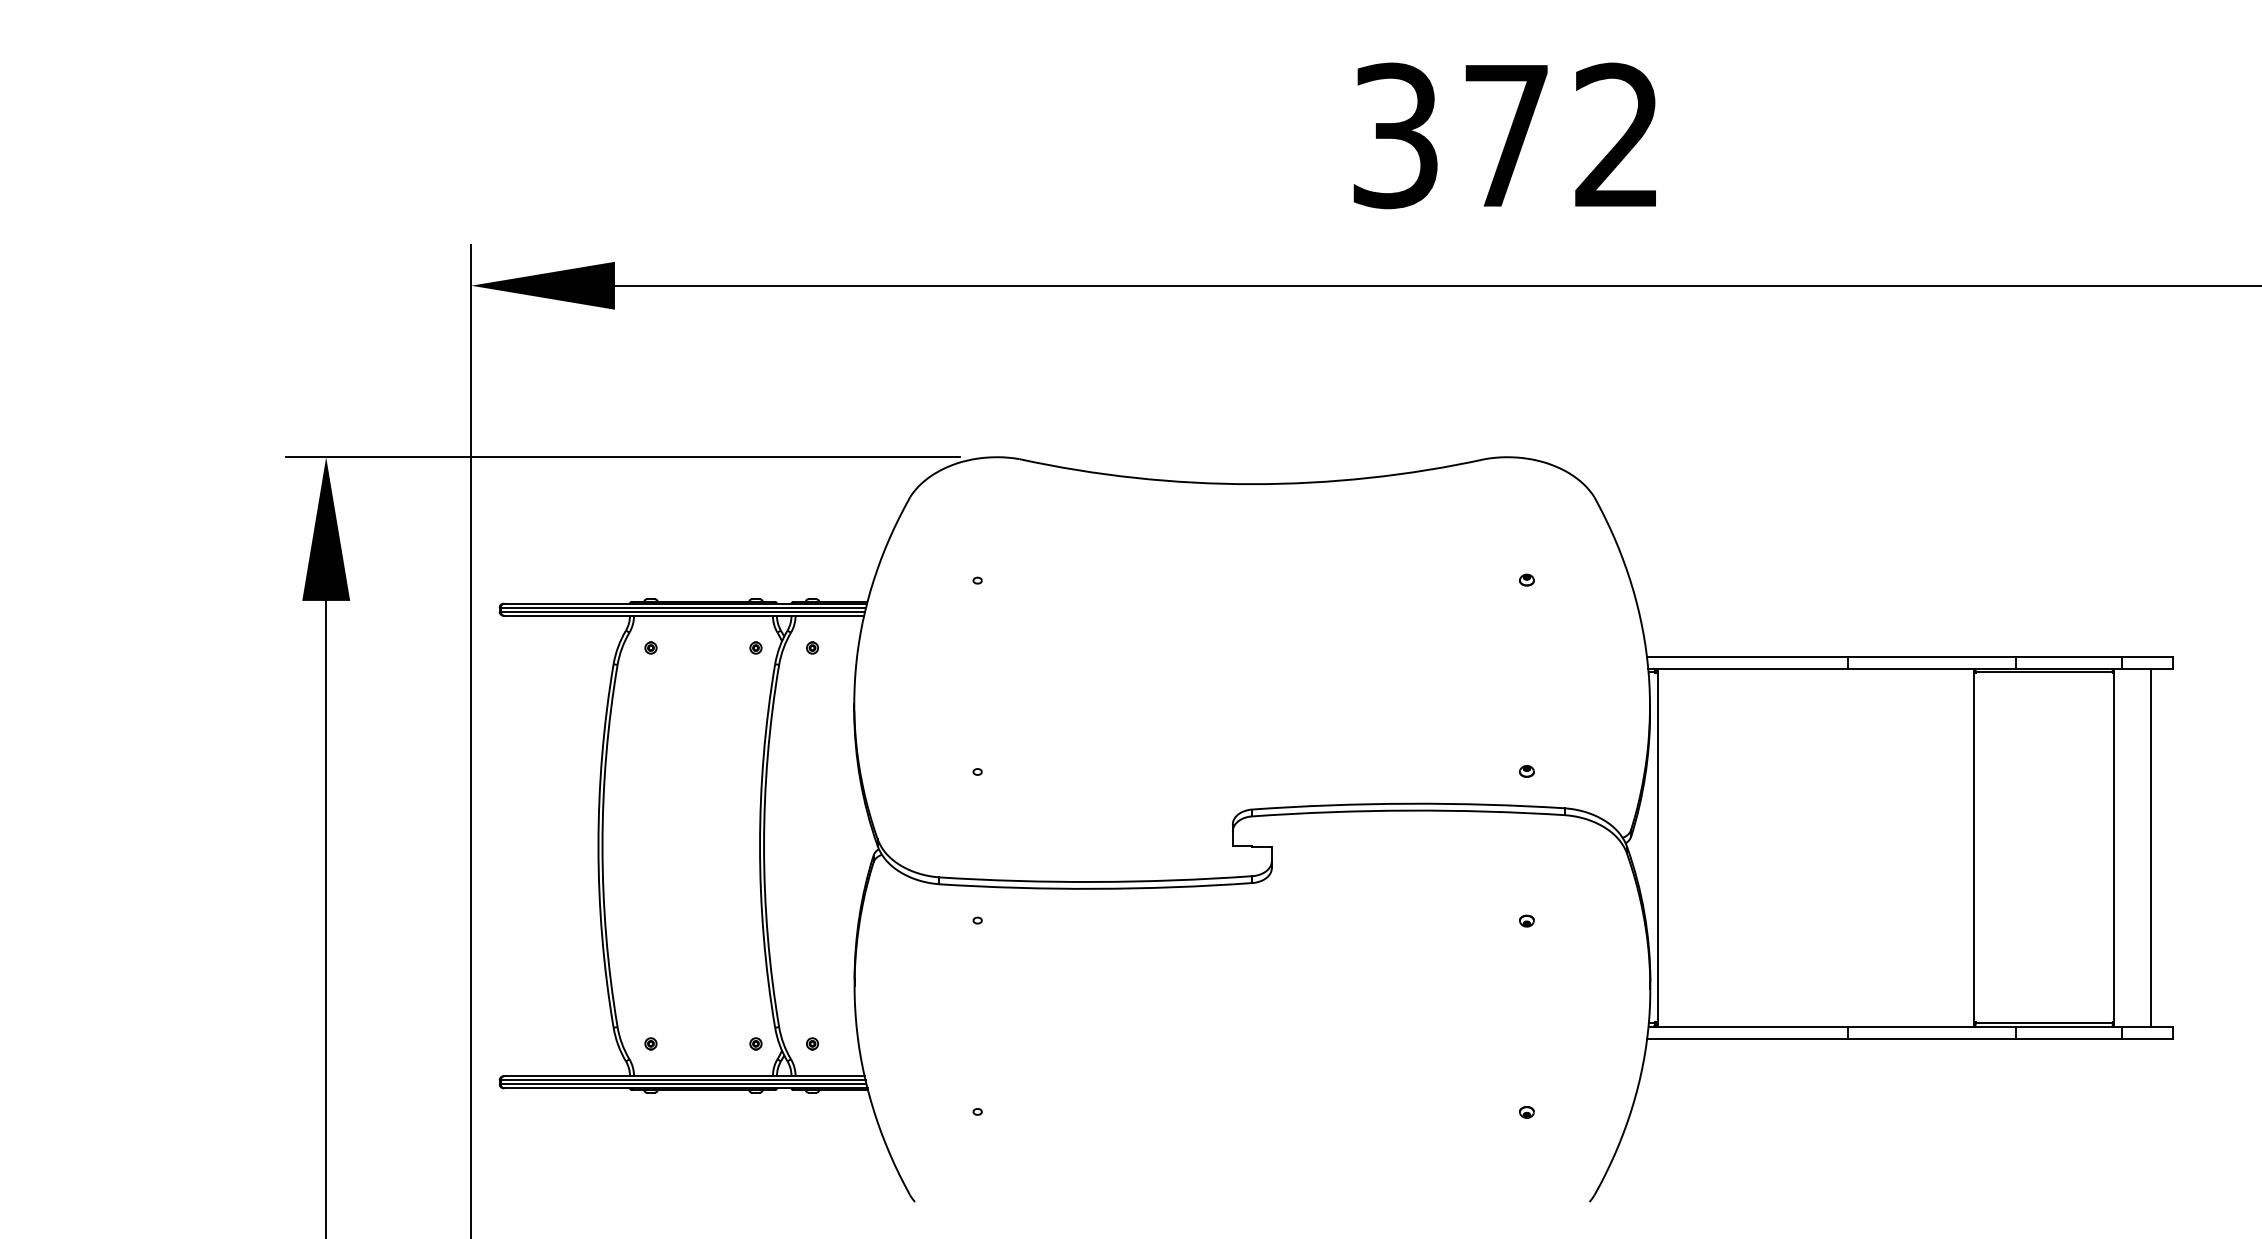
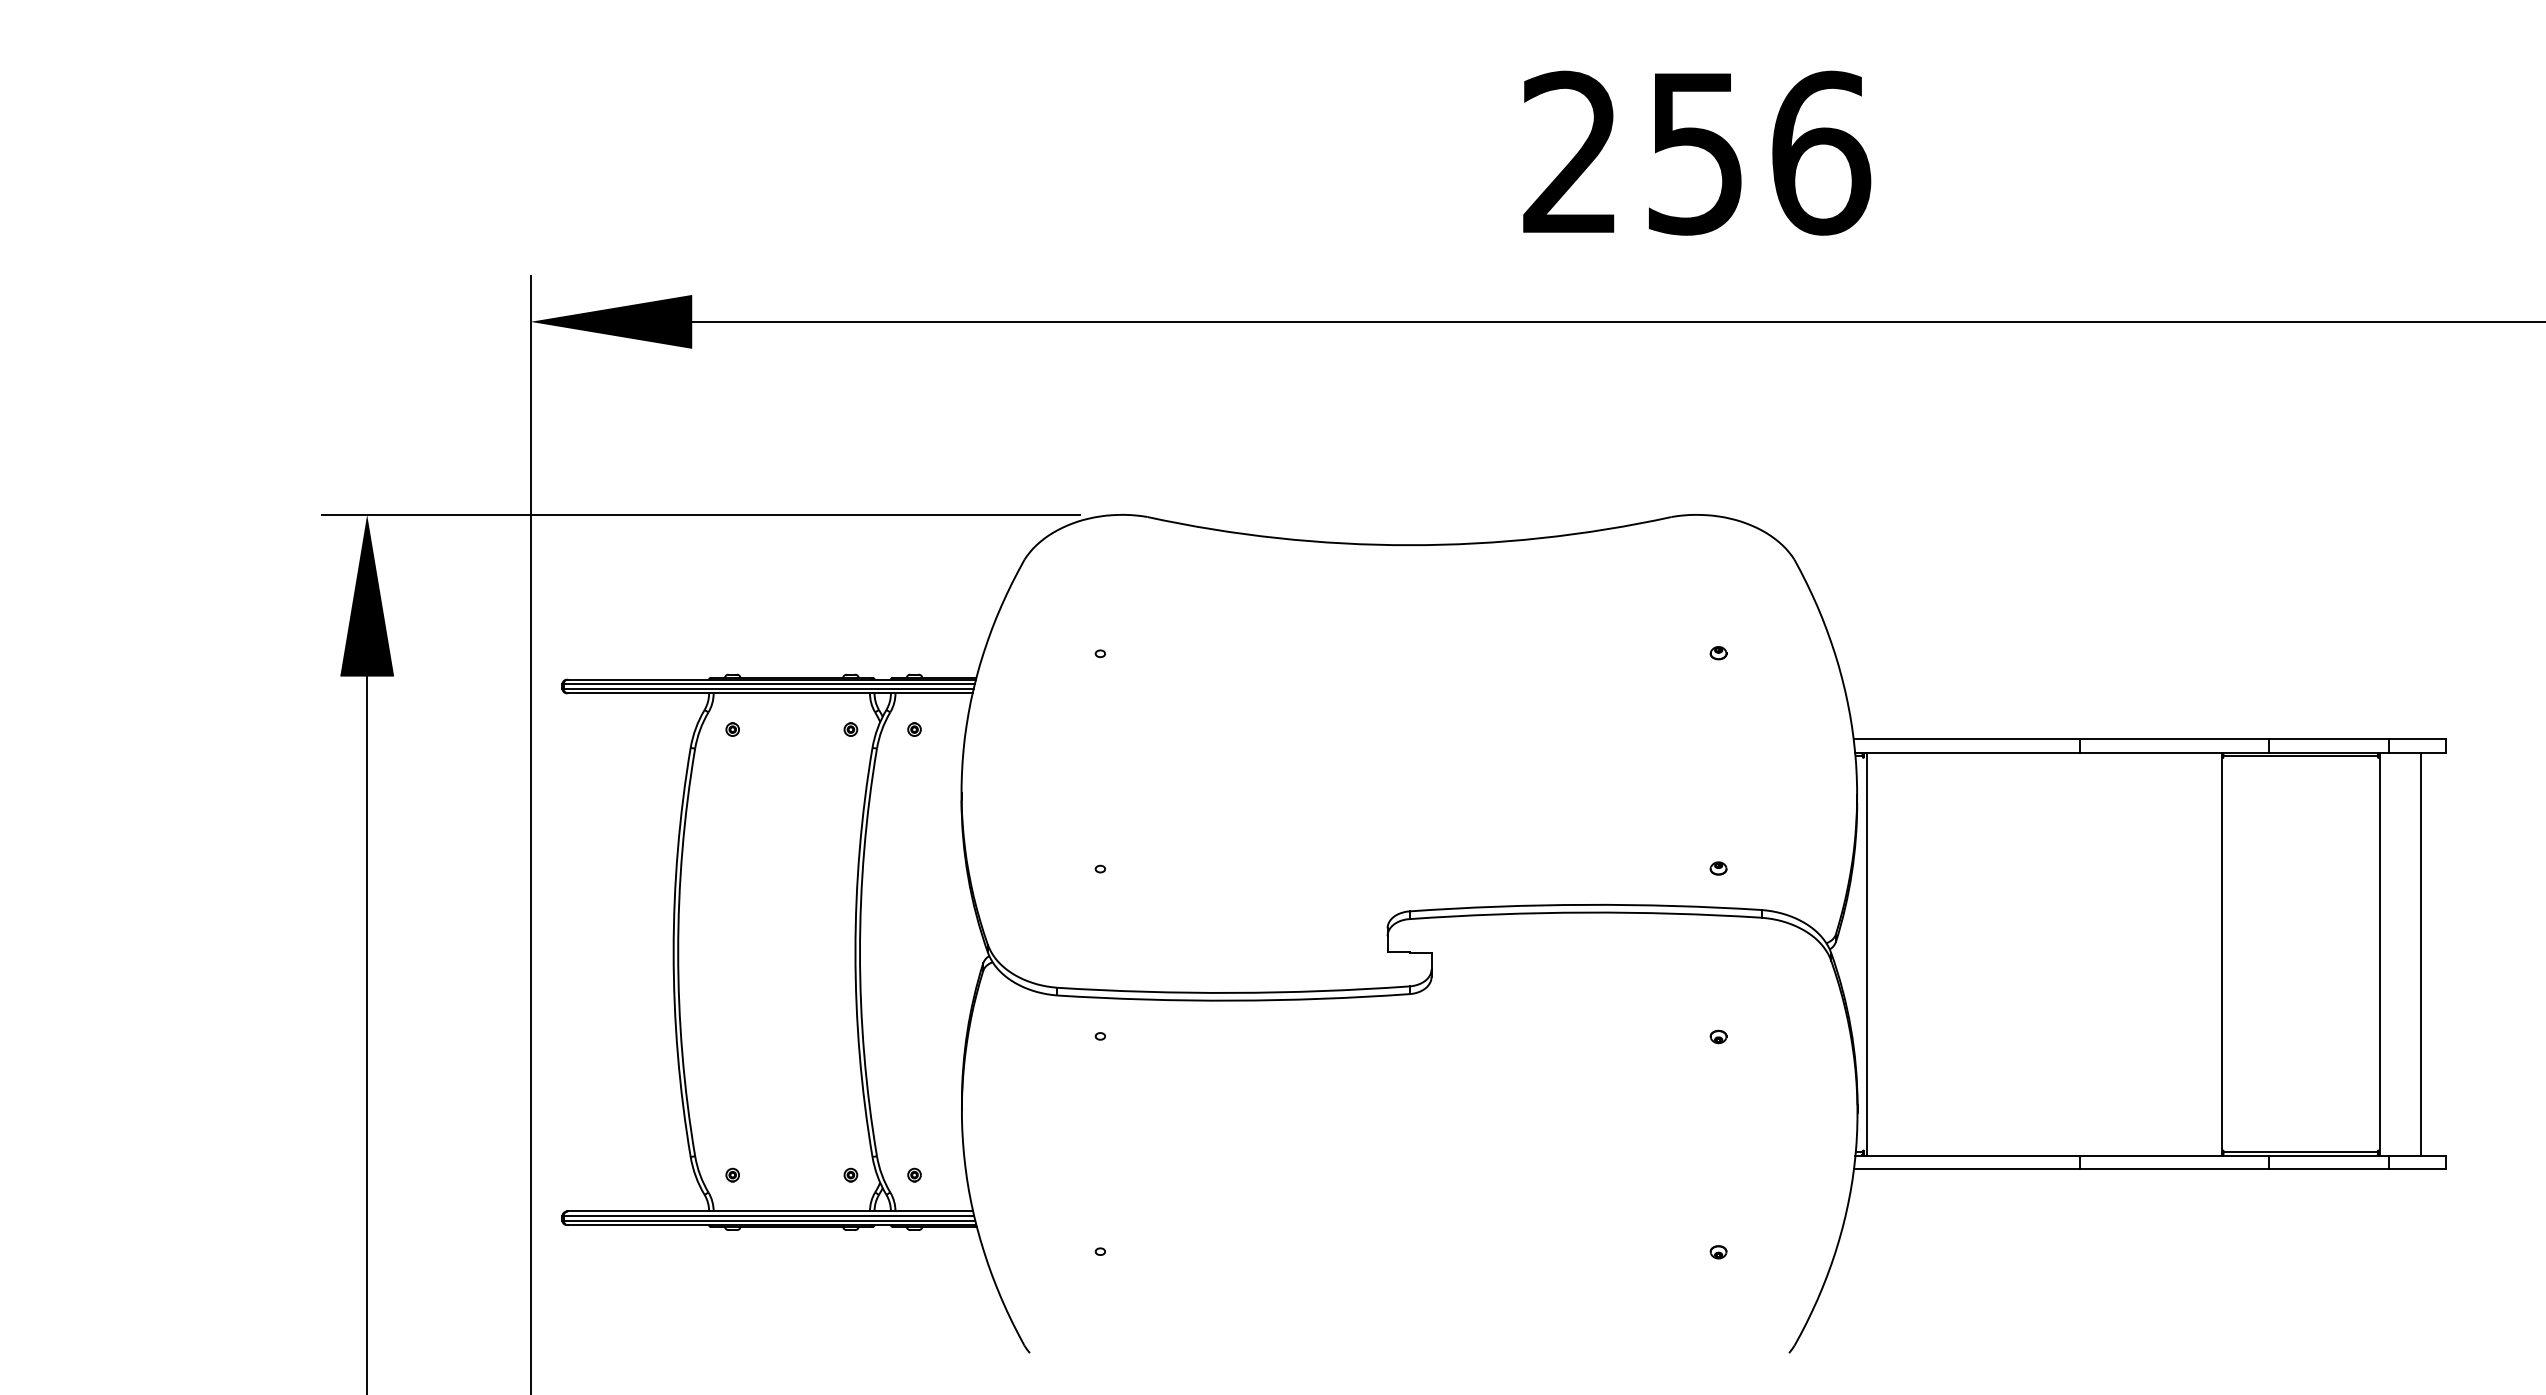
text: (1508, 135) -> (1697, 152), 372 -> 256

